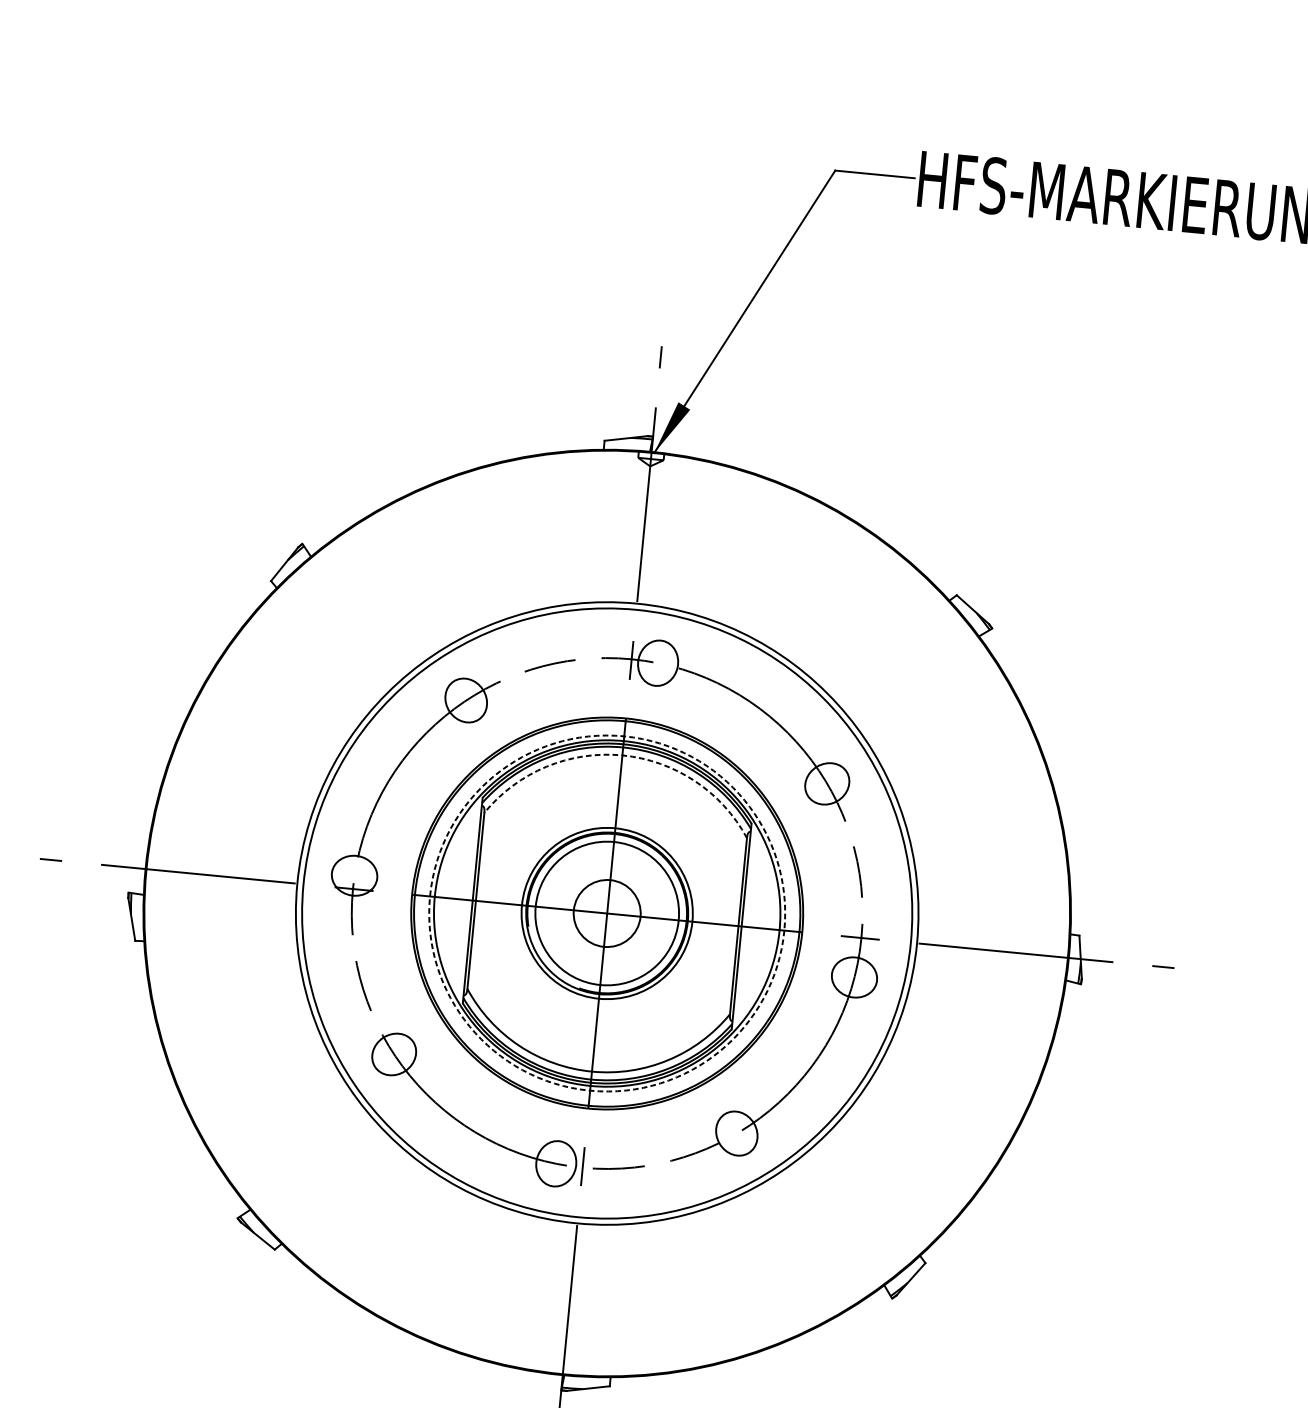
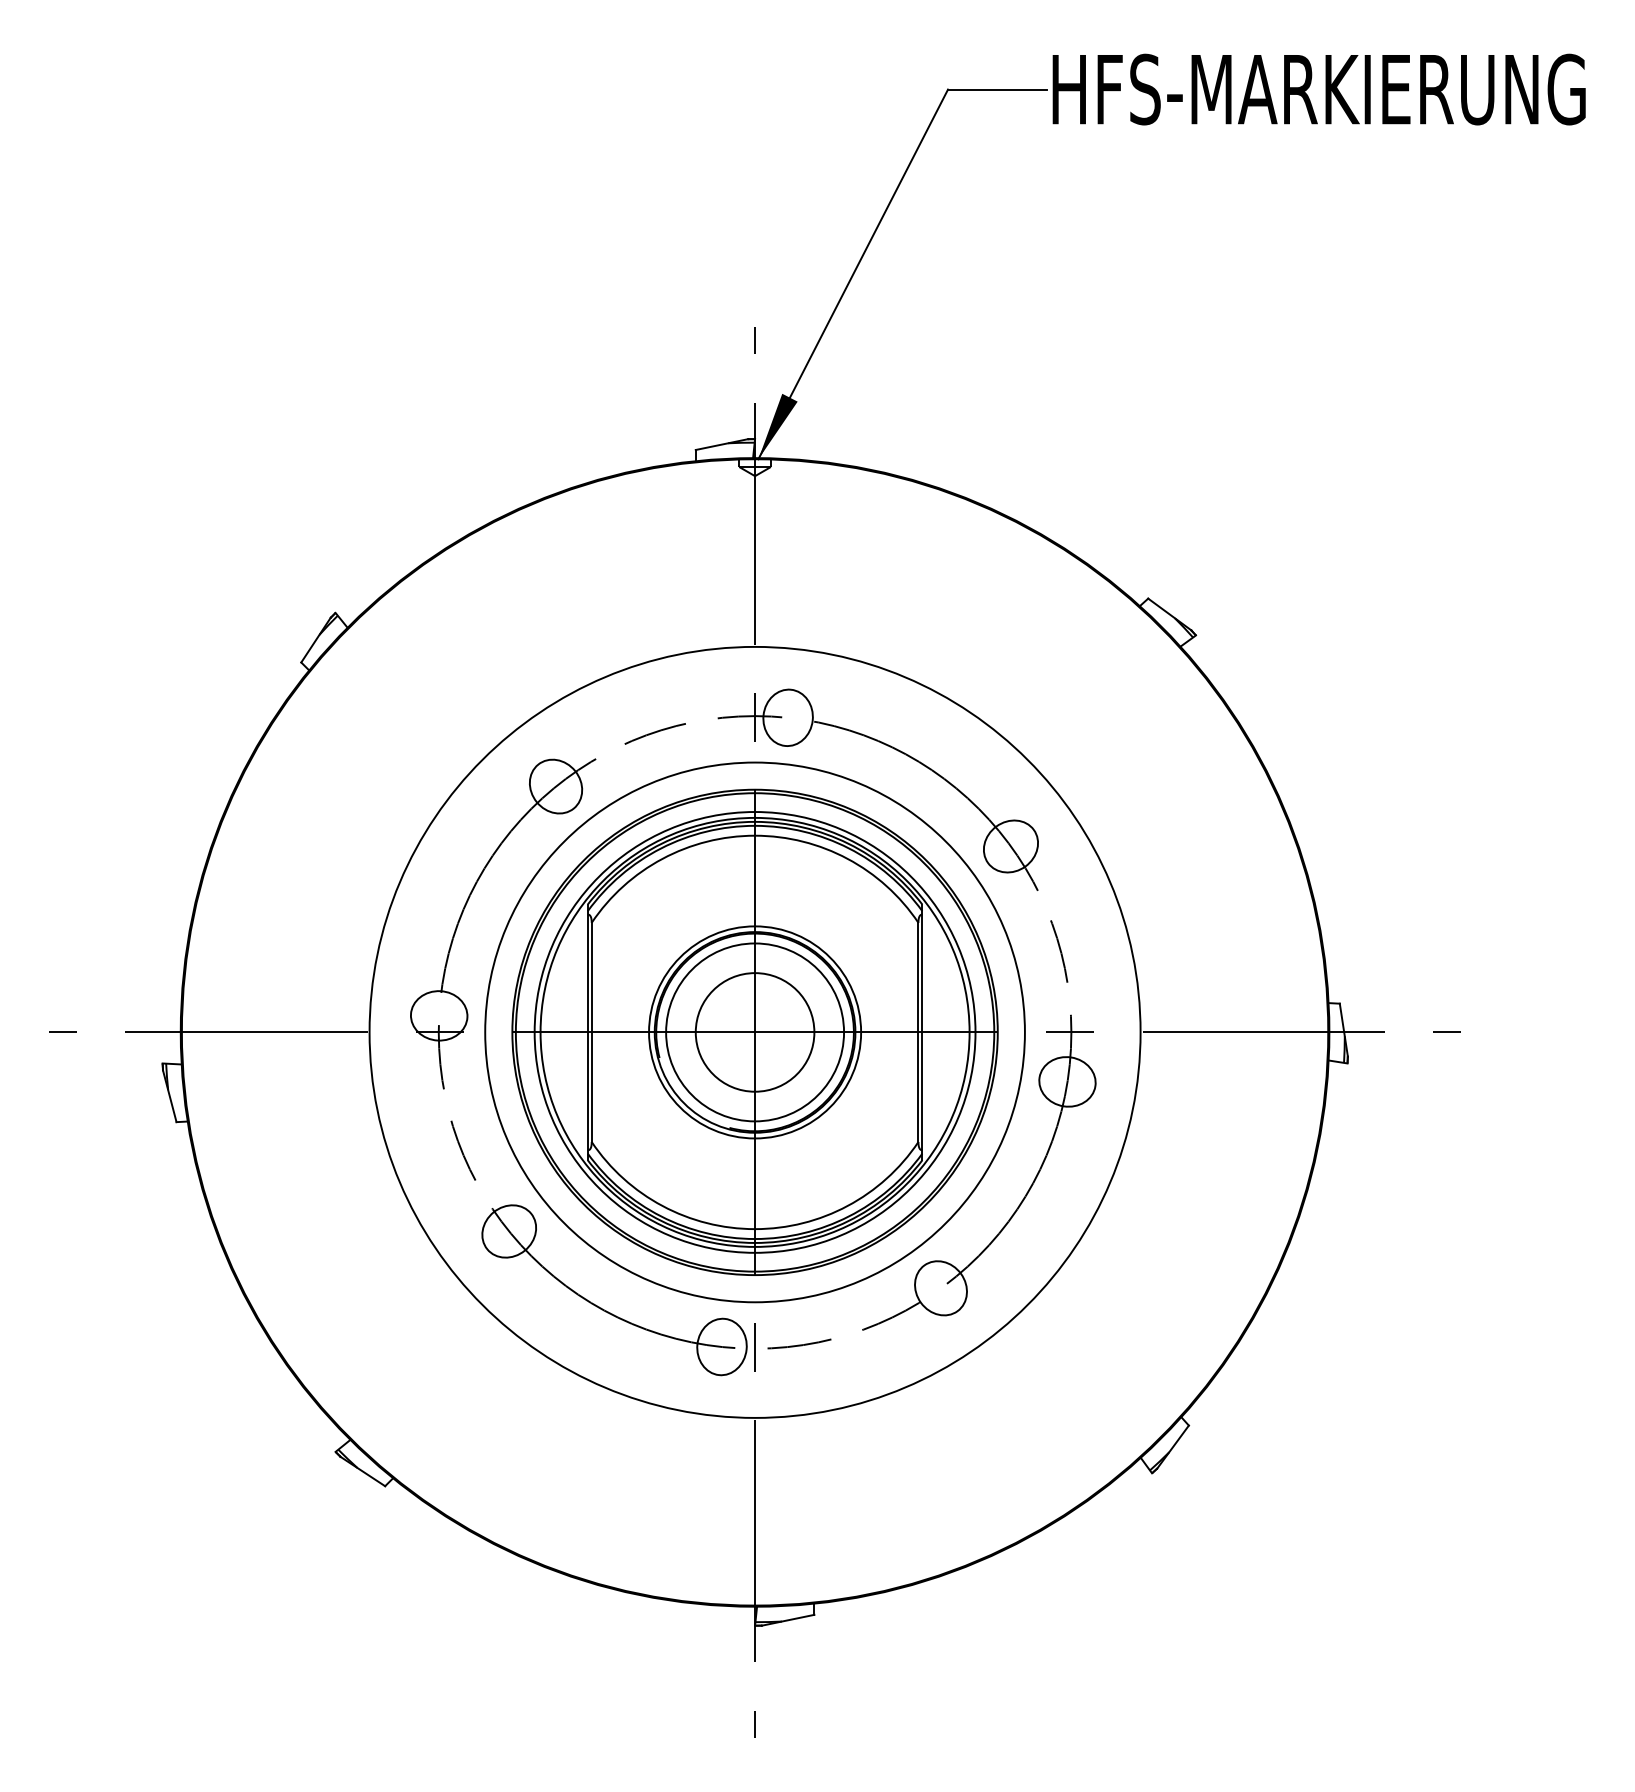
arc: (622, 755) -> (755, 835), dashed -> solid
circle: (606, 913) -> (754, 1032), dashed -> solid
circle: (606, 913) -> (754, 1032), size x0.71
circle: (606, 913) -> (754, 1032), size x1.43

